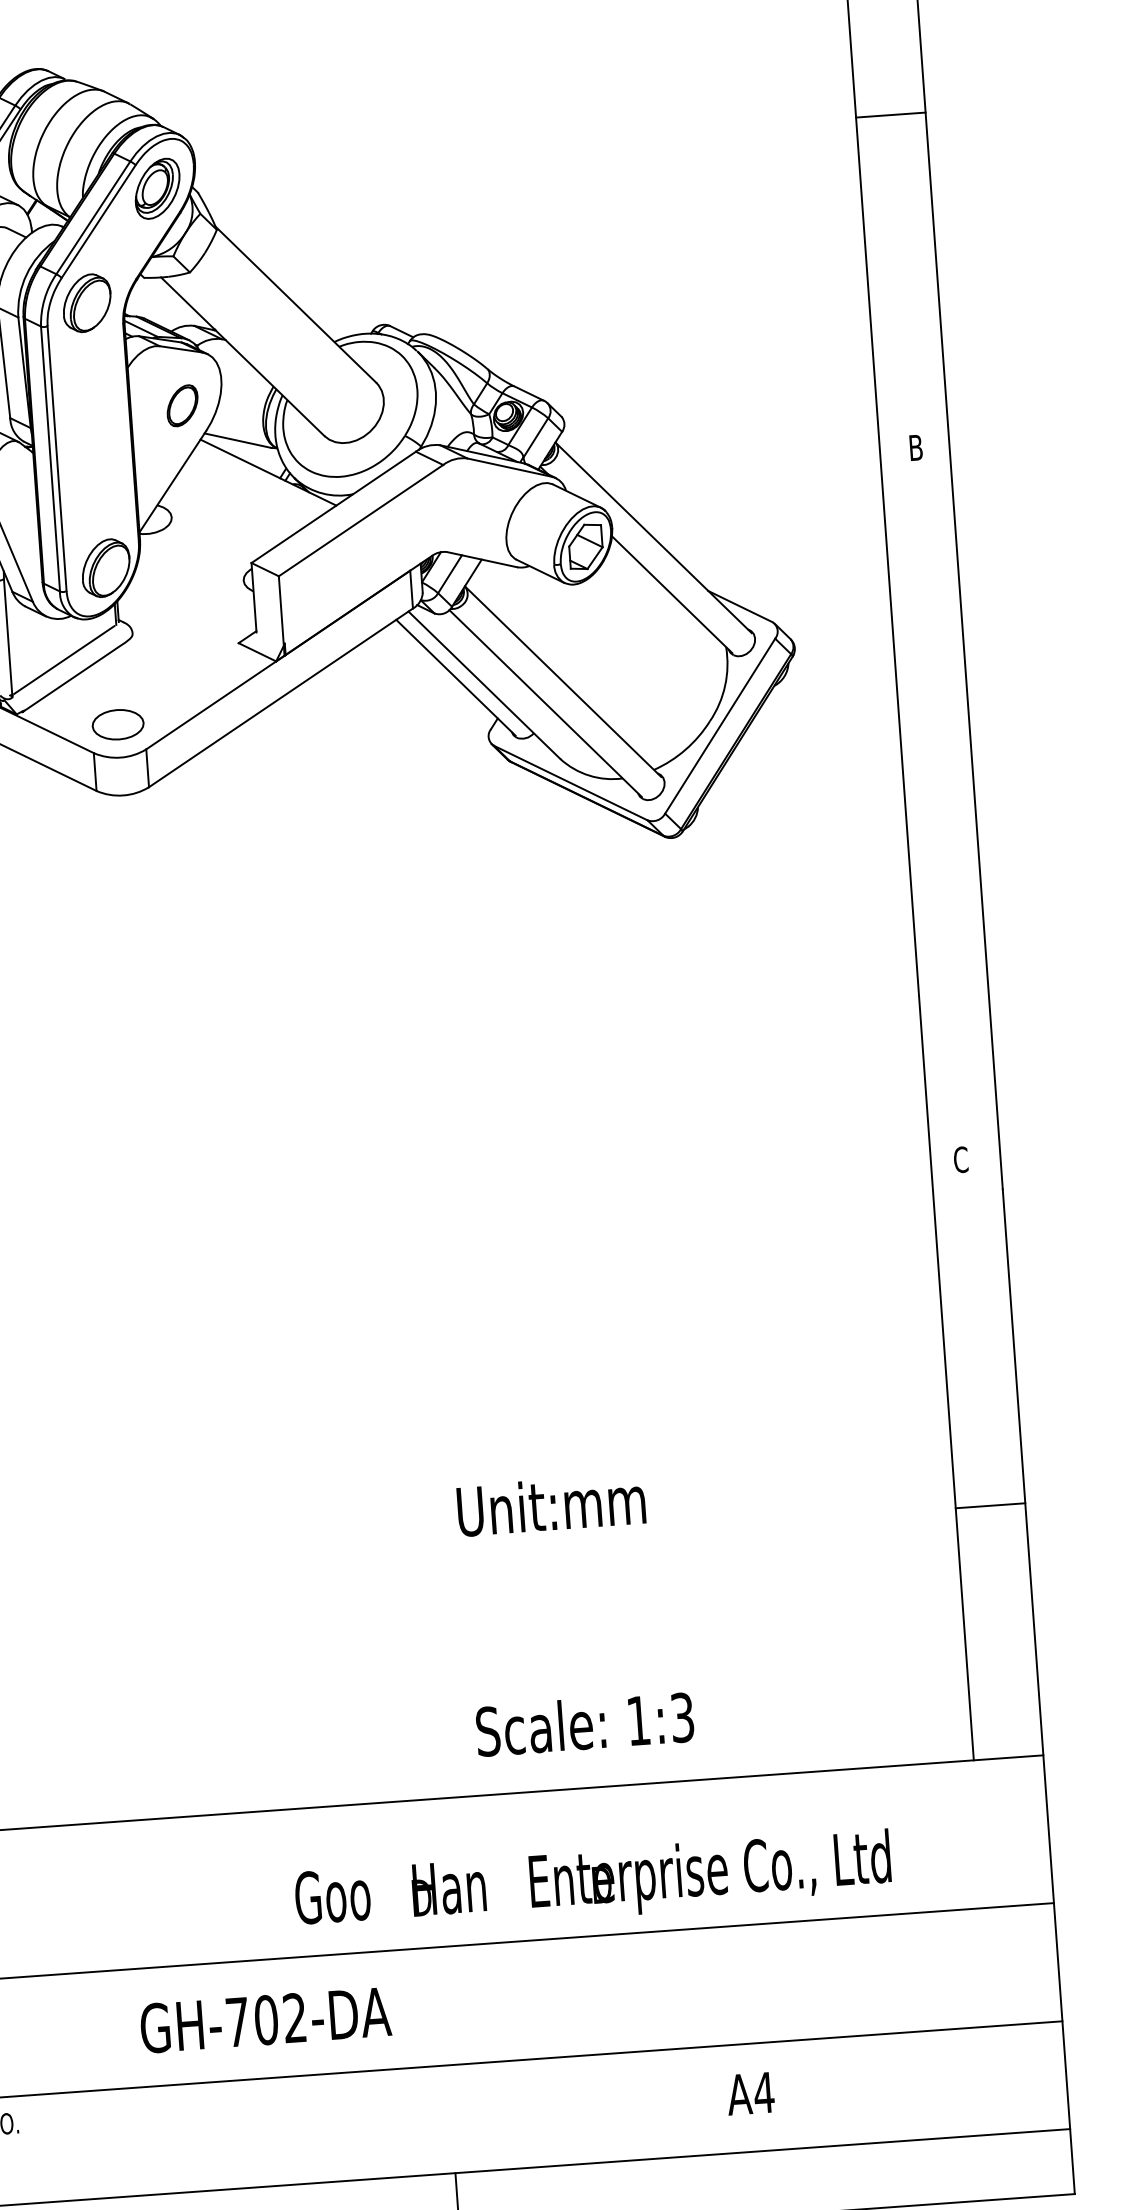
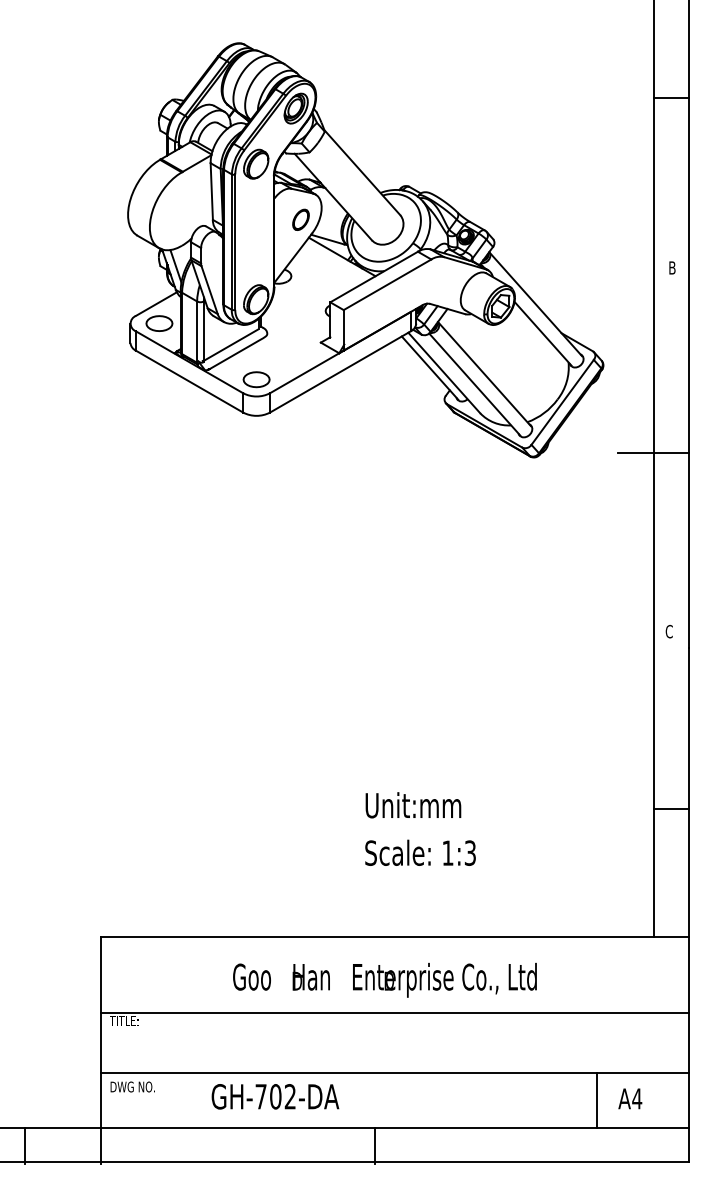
line: (905, 813) -> (653, 453), added
text: (551, 1505) -> (413, 805), moved
text: (584, 1723) -> (420, 852), moved
text: (592, 1884) -> (384, 980), moved
text: (265, 2019) -> (275, 1096), moved
line: (886, 2087) -> (597, 1100), added
text: (750, 2093) -> (630, 1098), moved

